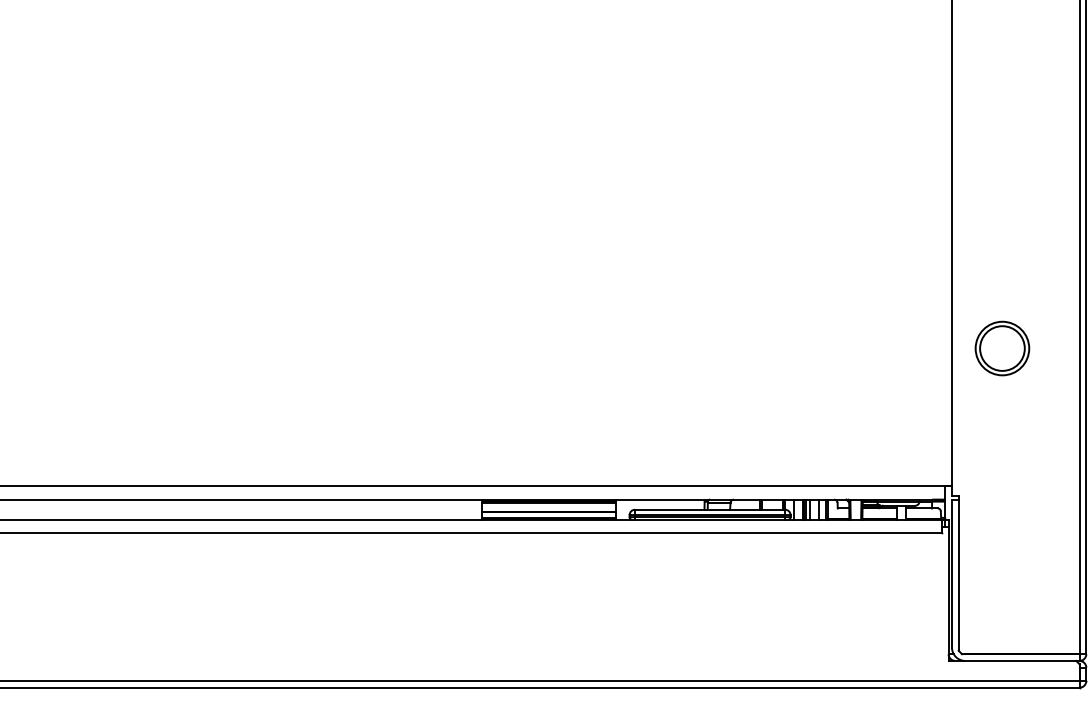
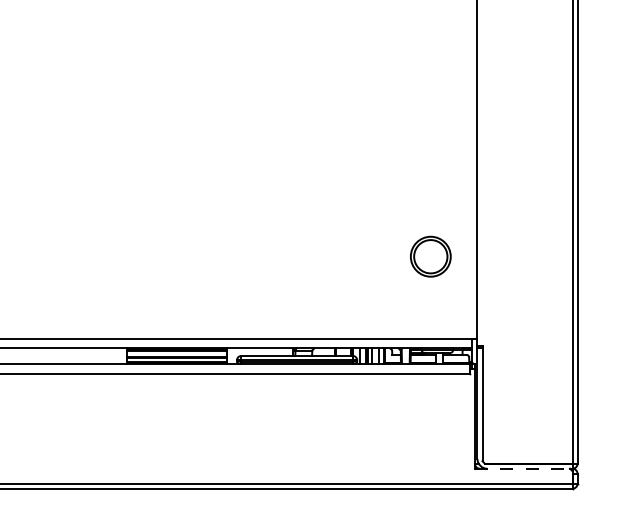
part: (1002, 348) -> (430, 256), moved
line: (1012, 660) -> (522, 468), solid -> dashed

